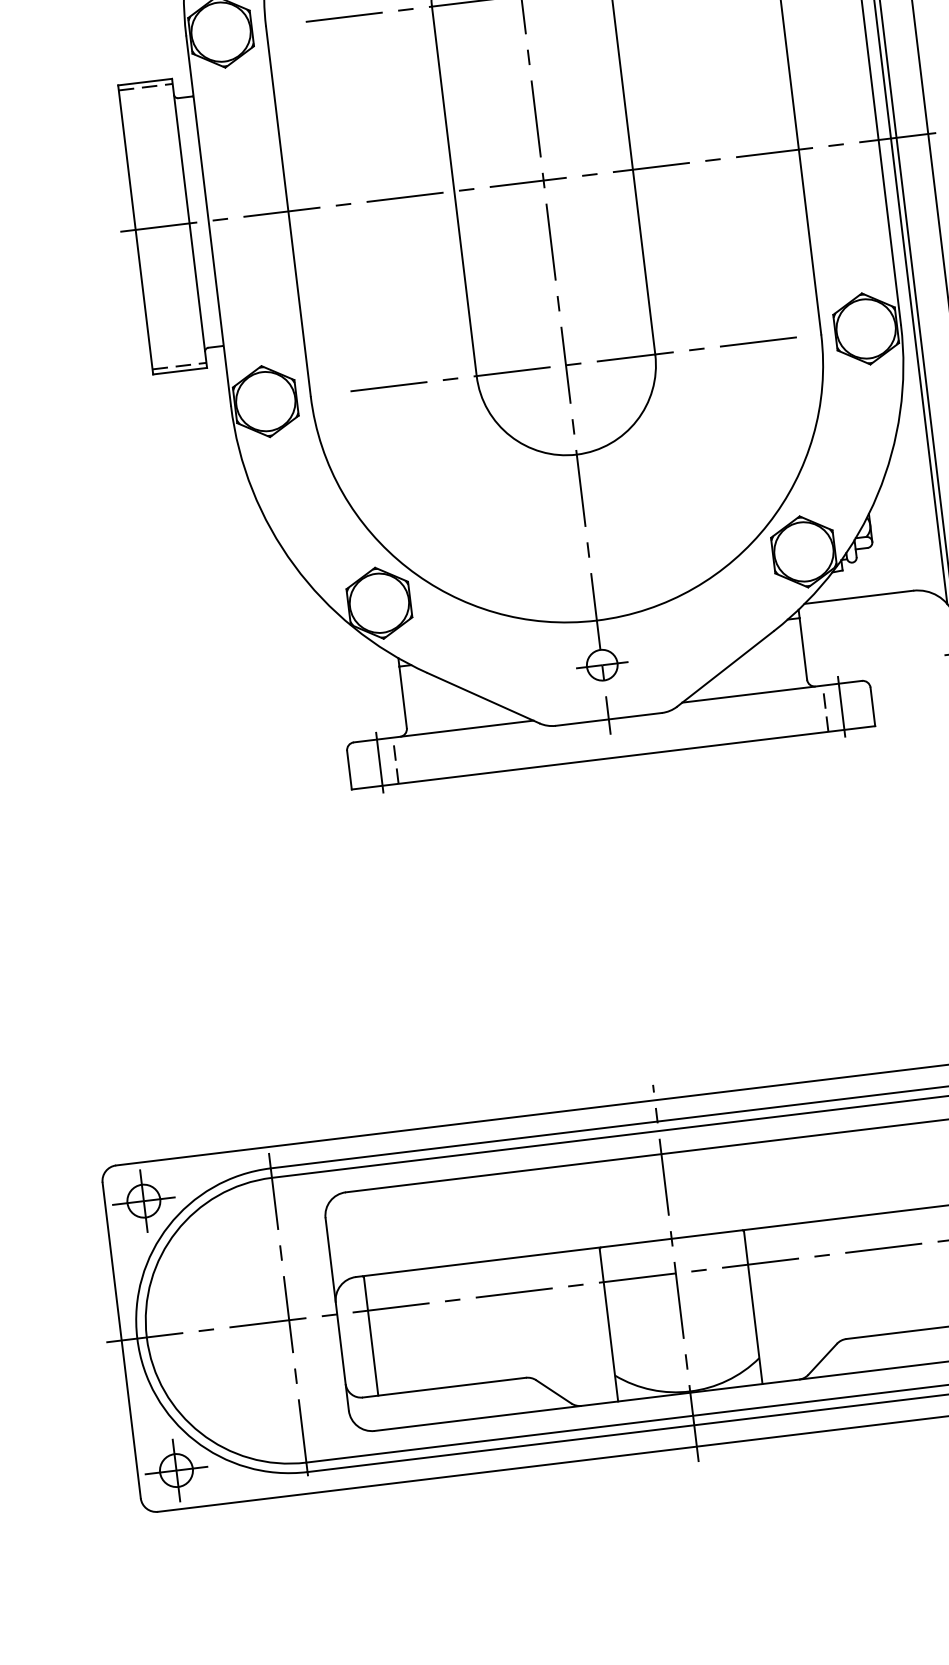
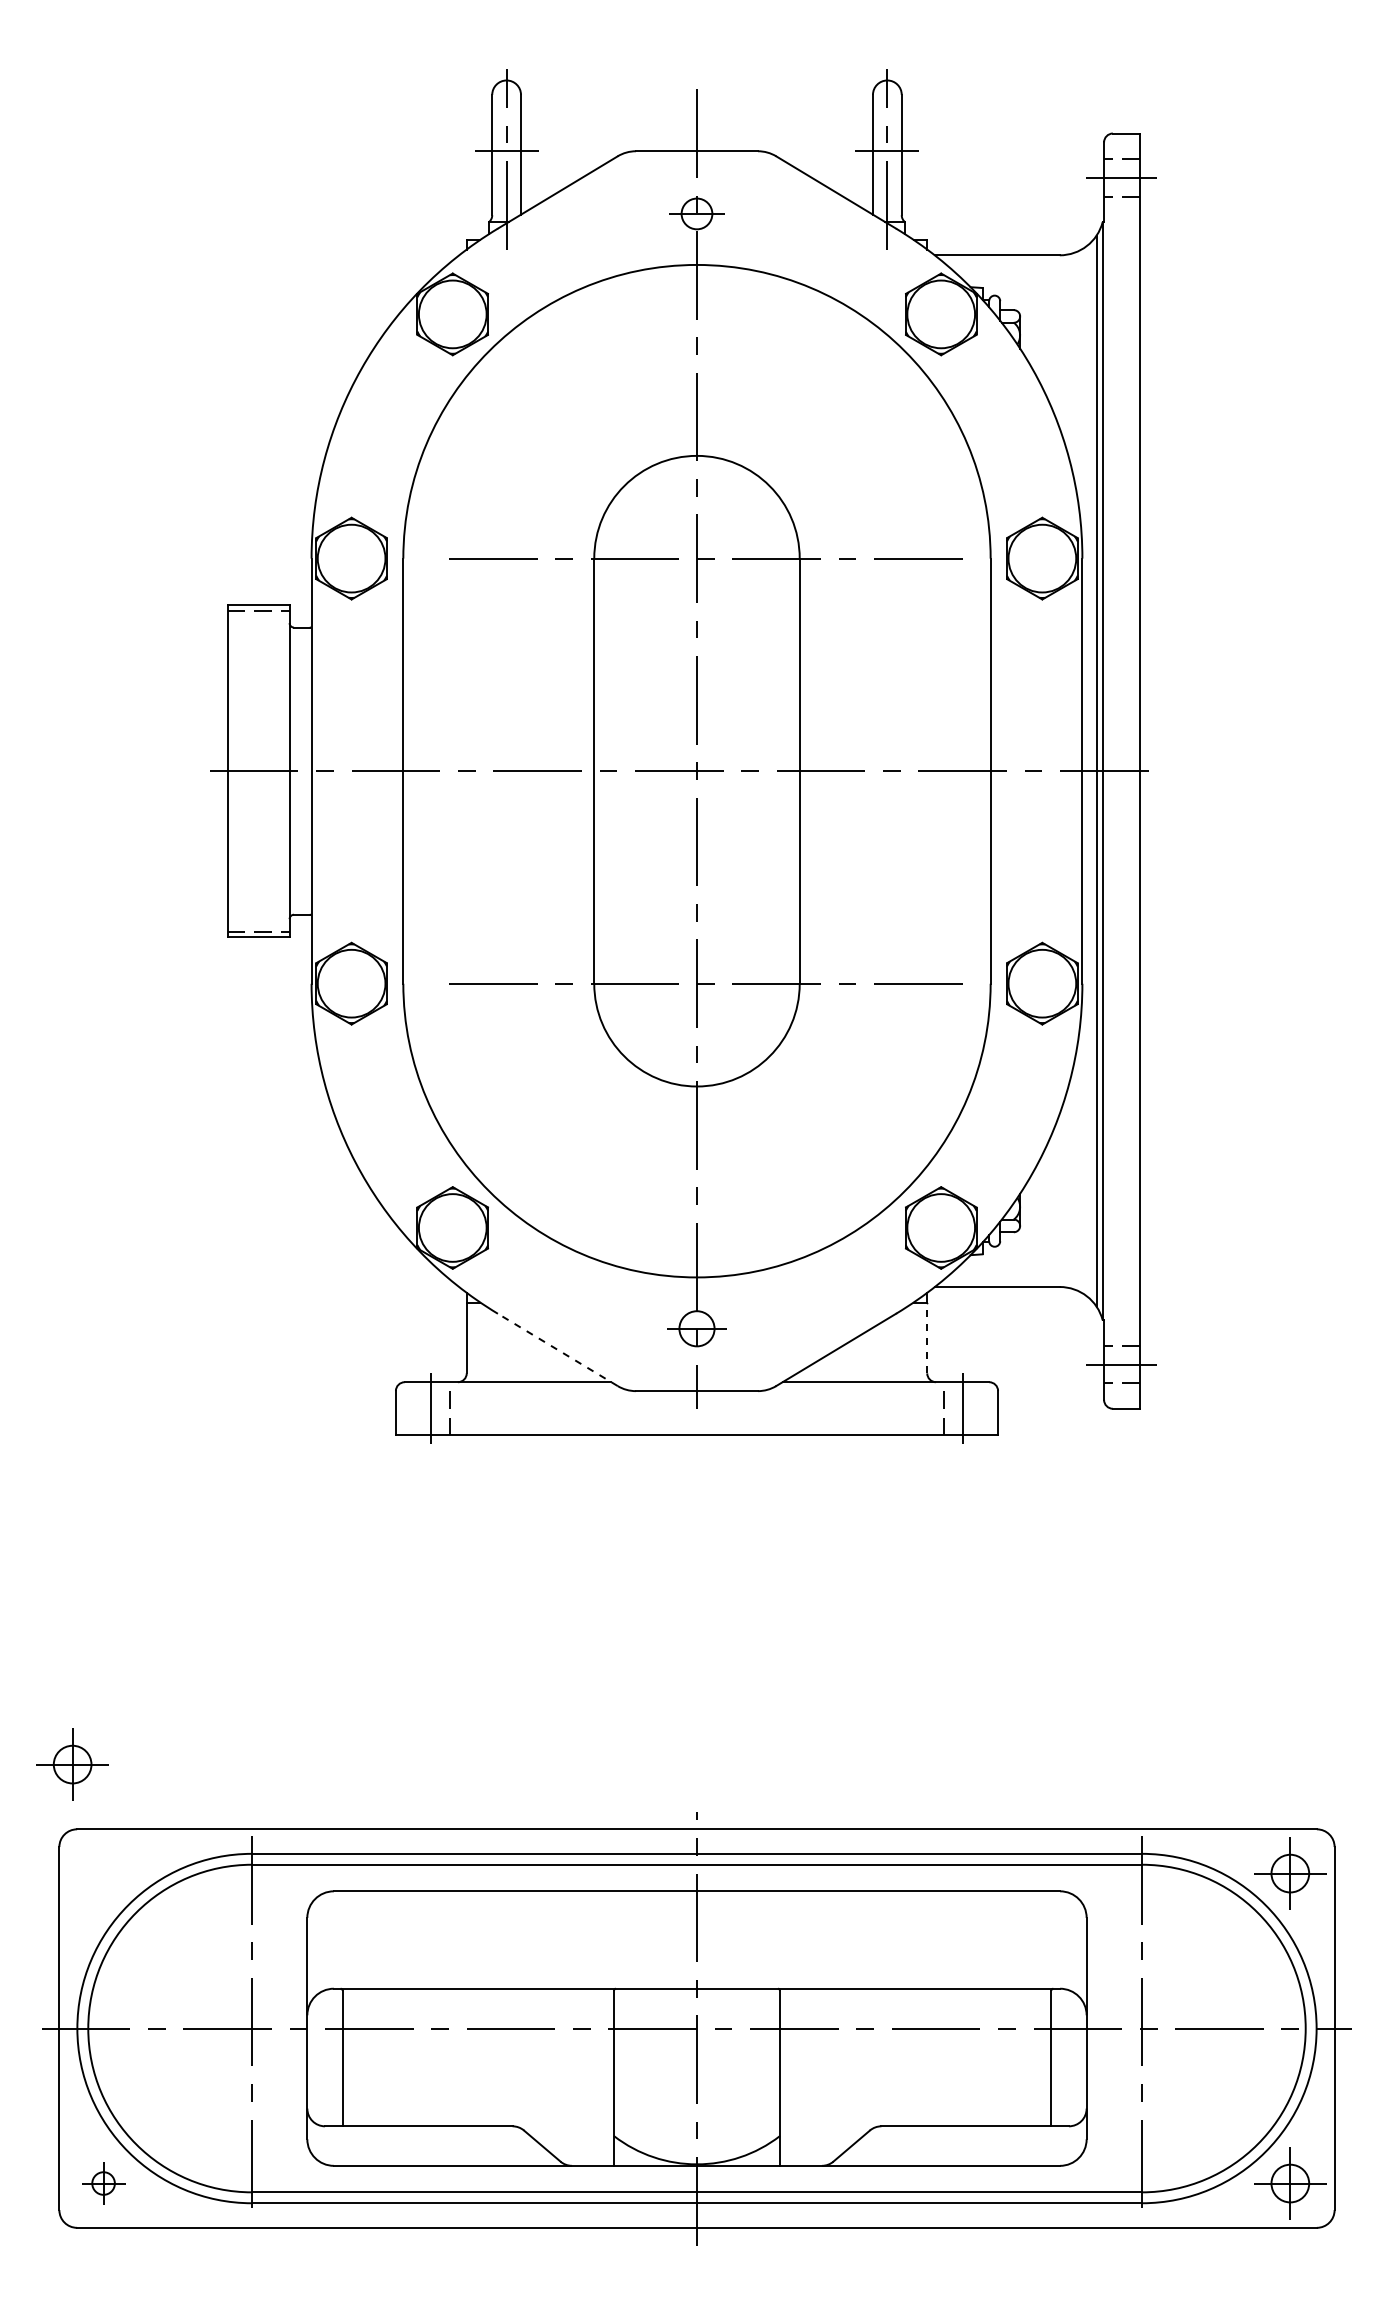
line: (803, 648) -> (927, 1337), solid -> dashed
line: (483, 697) -> (557, 1349), solid -> dashed
part: (143, 1201) -> (72, 1764), moved
part: (176, 1470) -> (103, 2183), size x0.6

